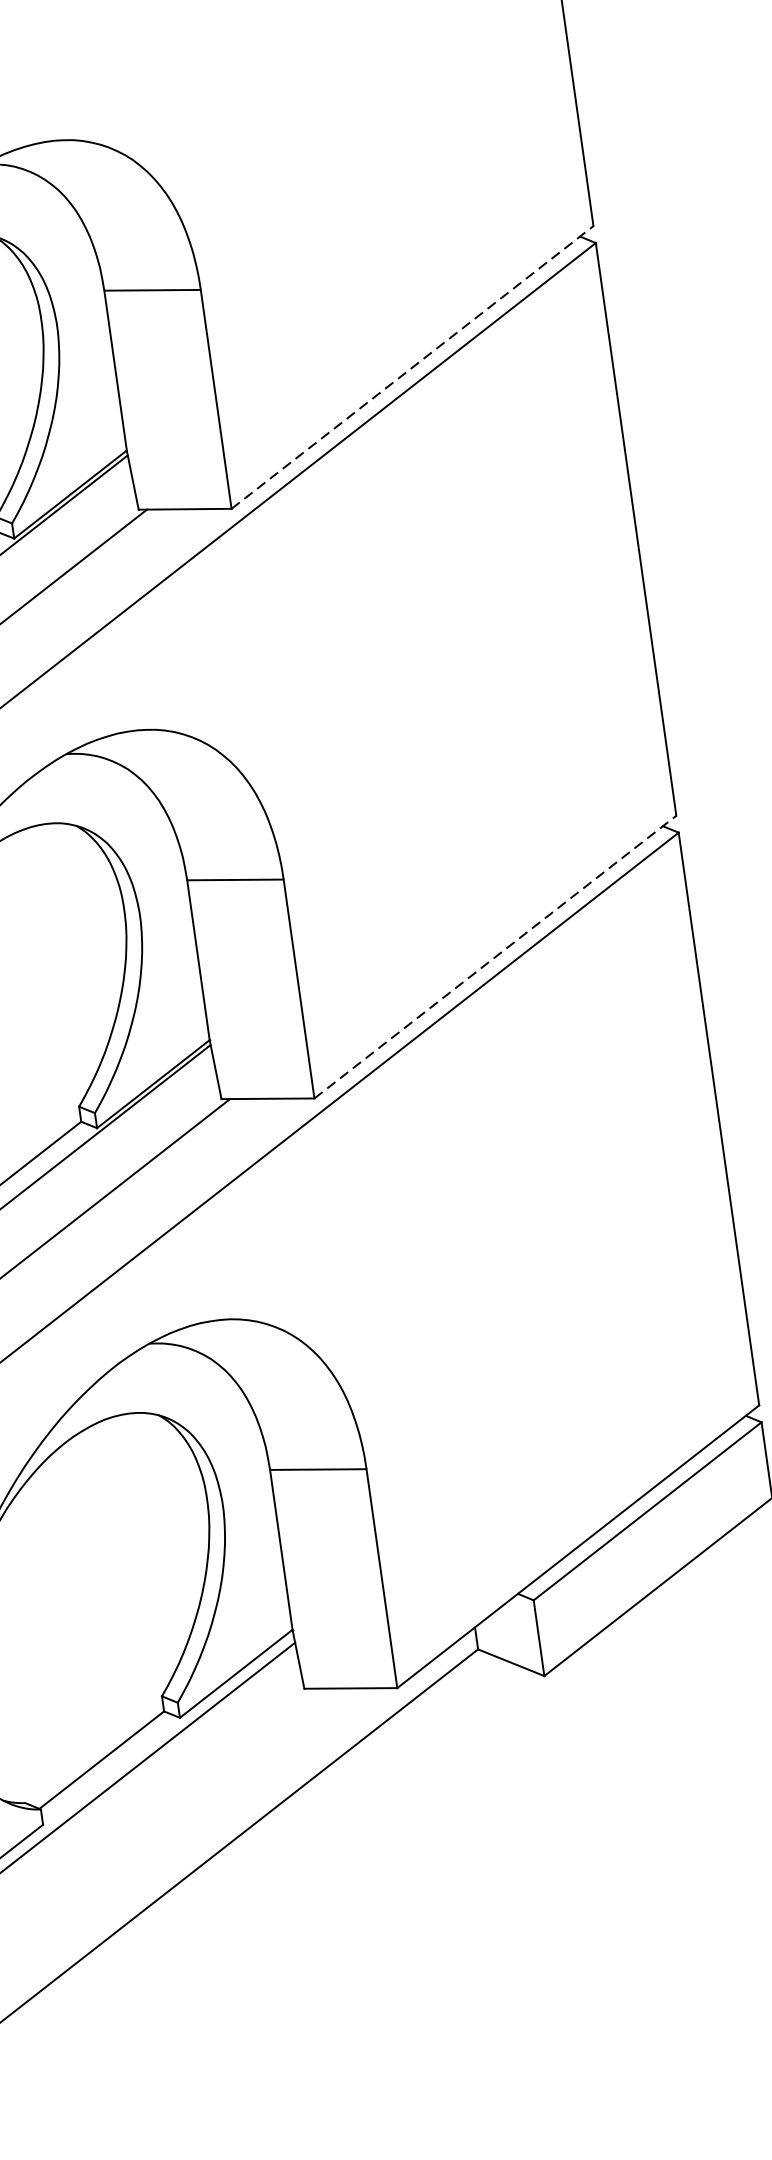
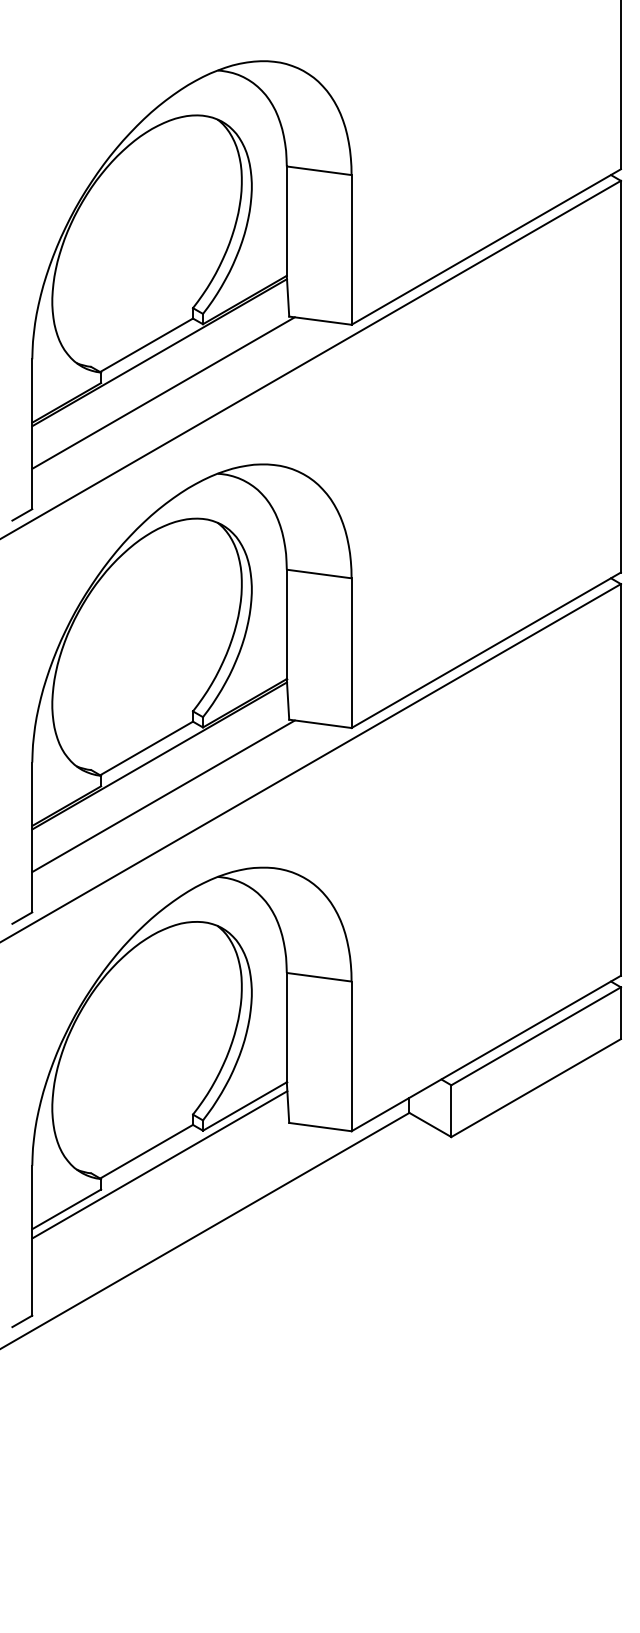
line: (412, 368) -> (486, 247), dashed -> solid
line: (495, 957) -> (486, 650), dashed -> solid

